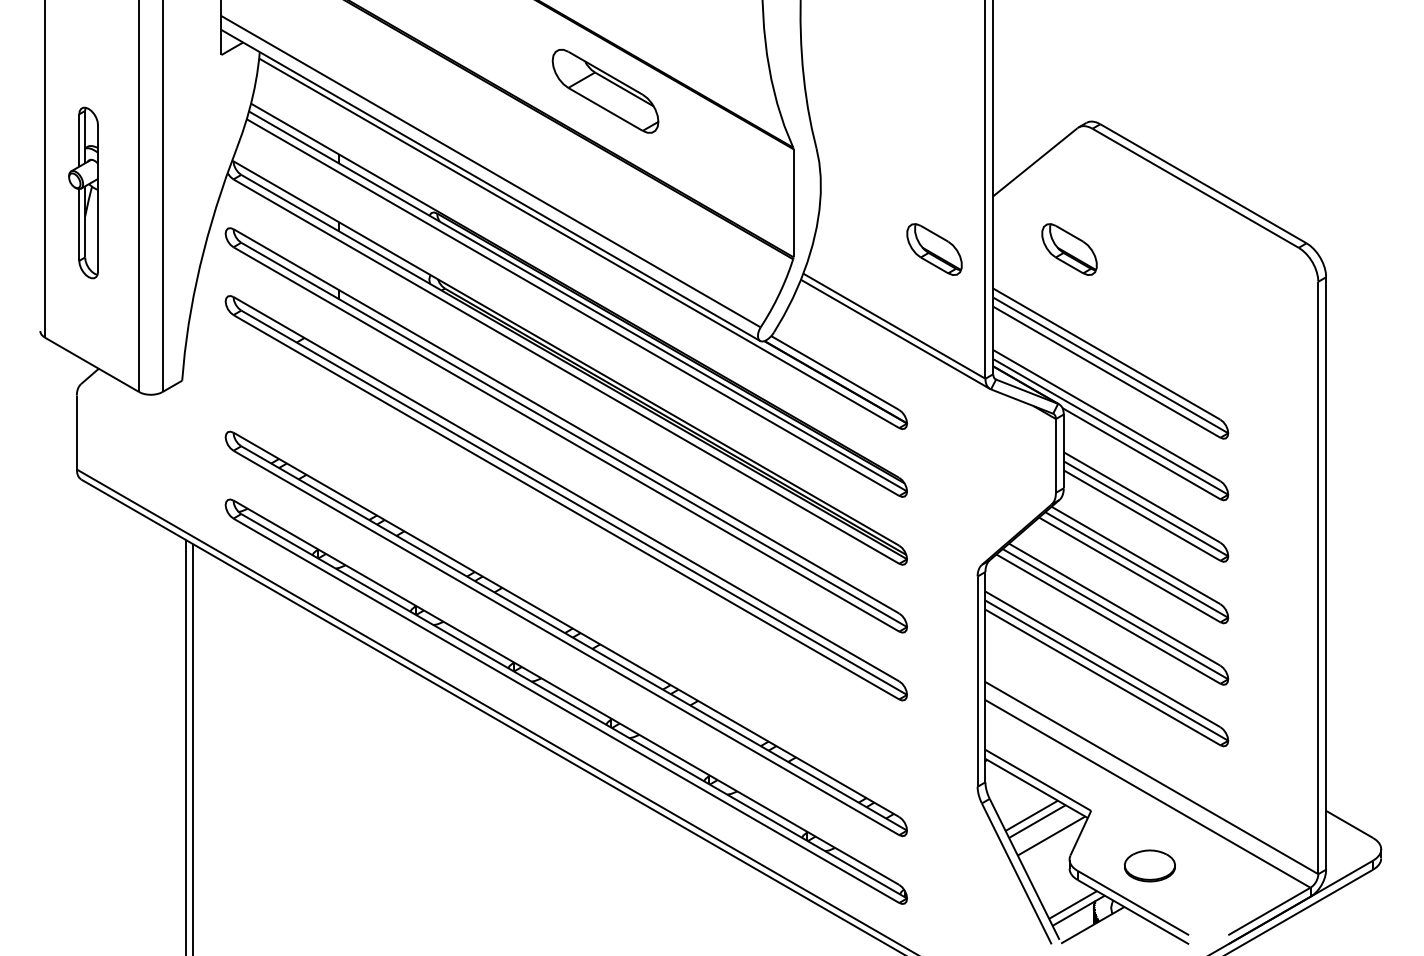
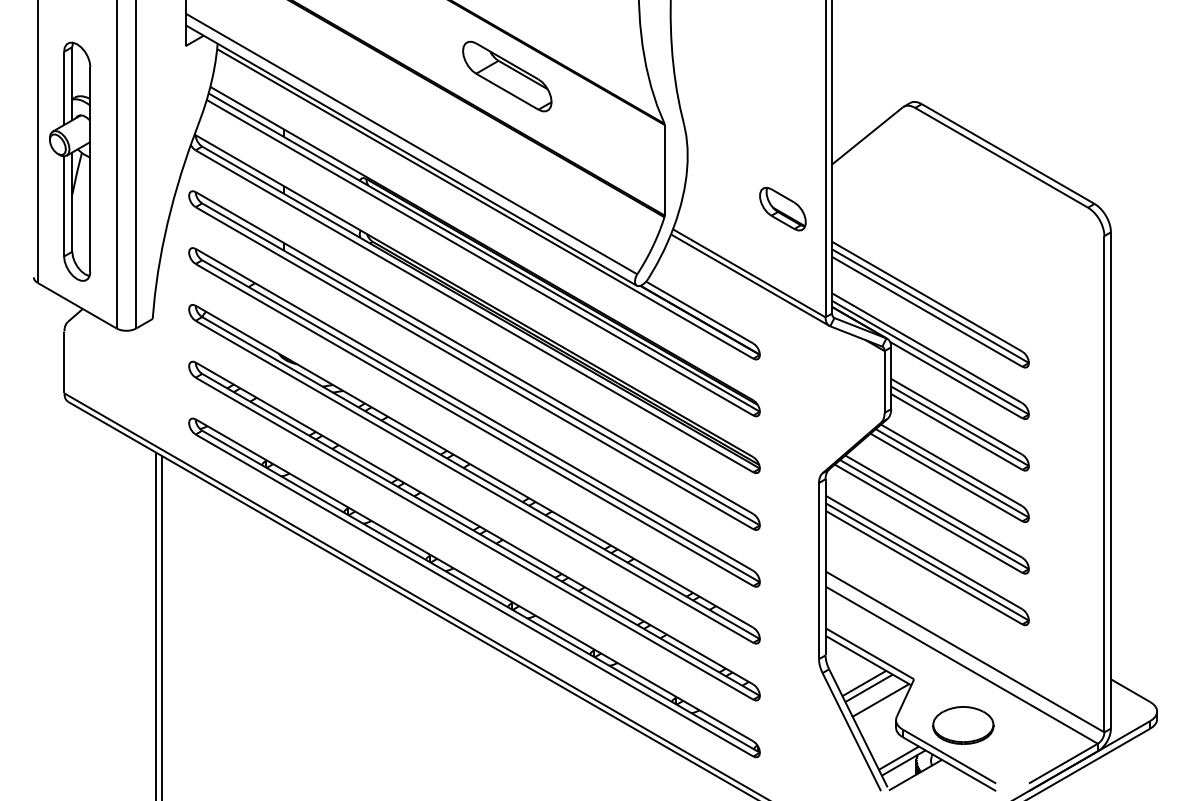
part: (83, 192) -> (70, 161), size x1.67
part: (1069, 249) -> (895, 209), removed
part: (565, 566) -> (473, 474), added
part: (1149, 865) -> (962, 725), size x1.43

